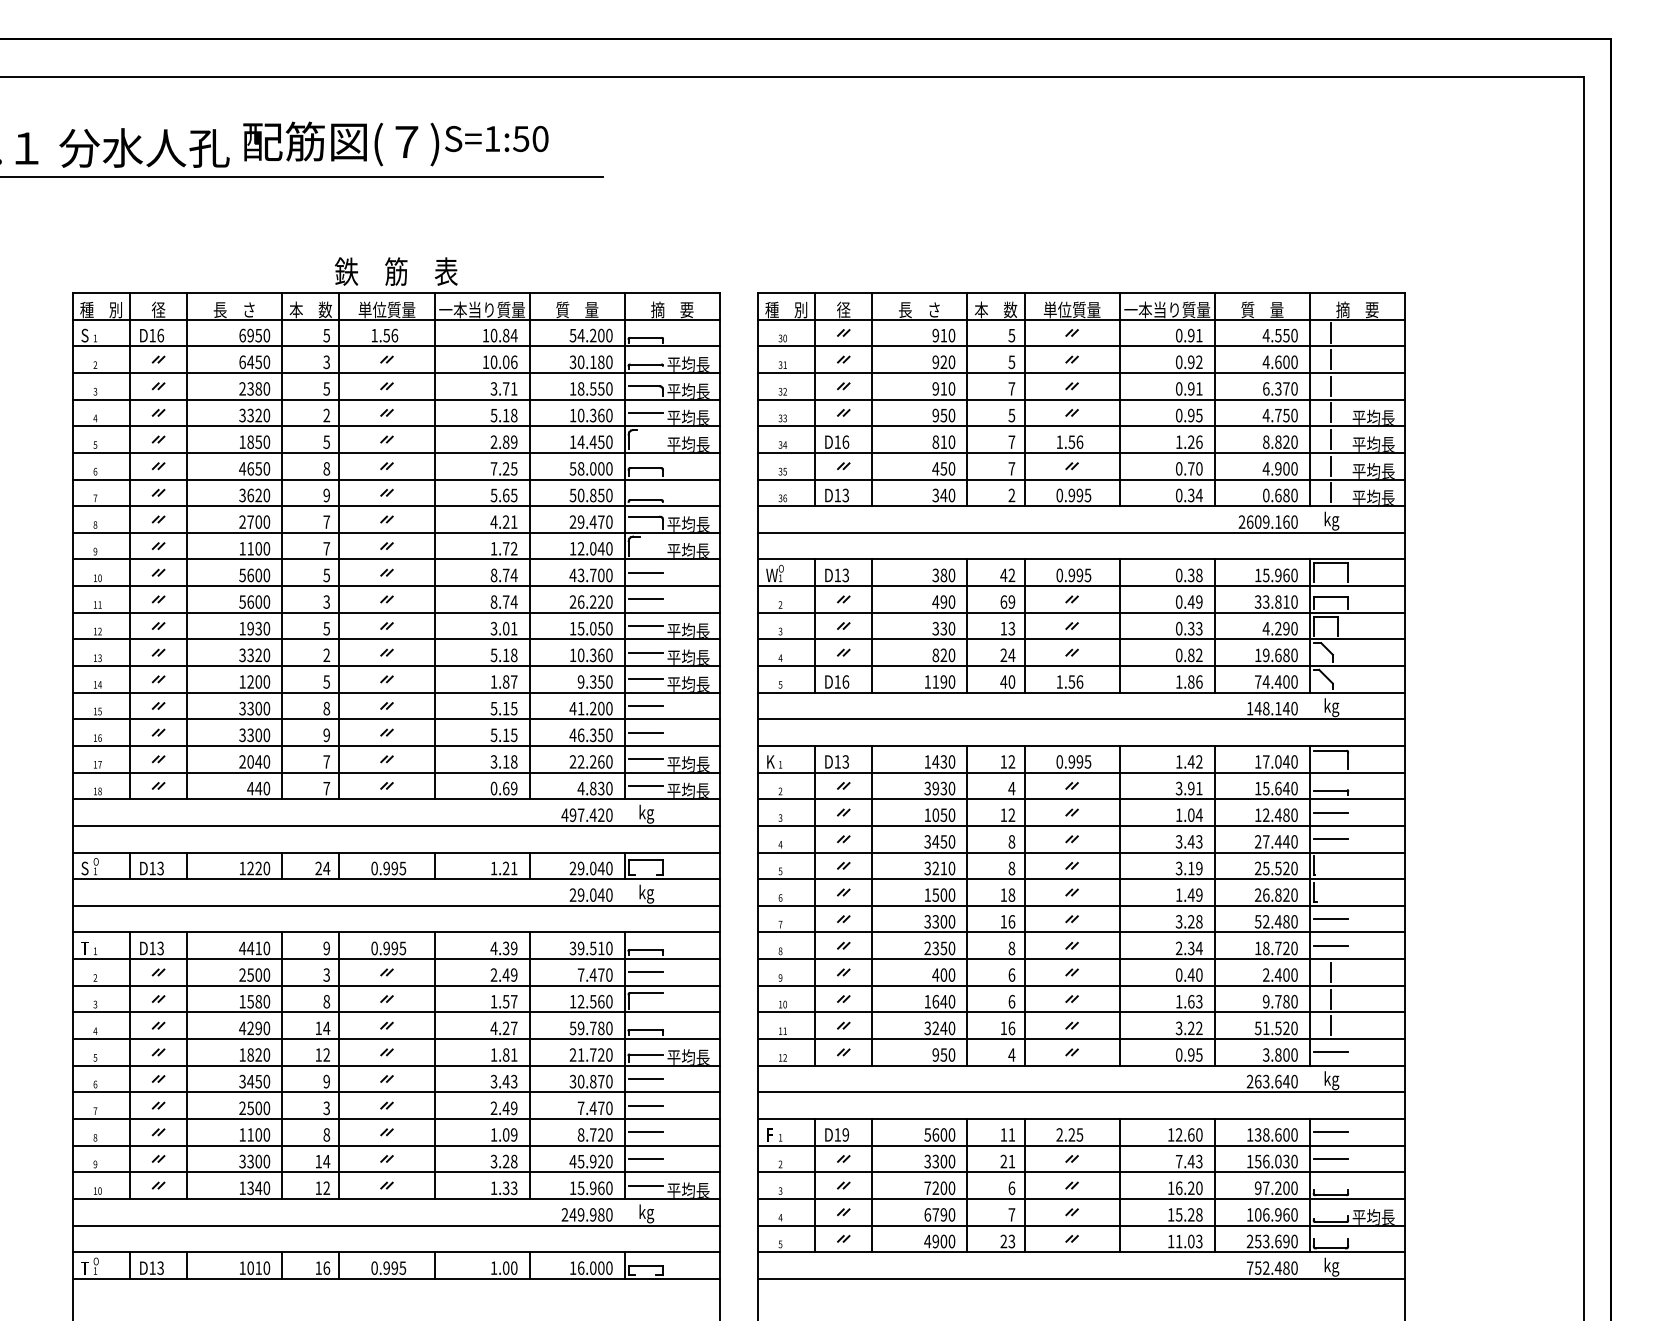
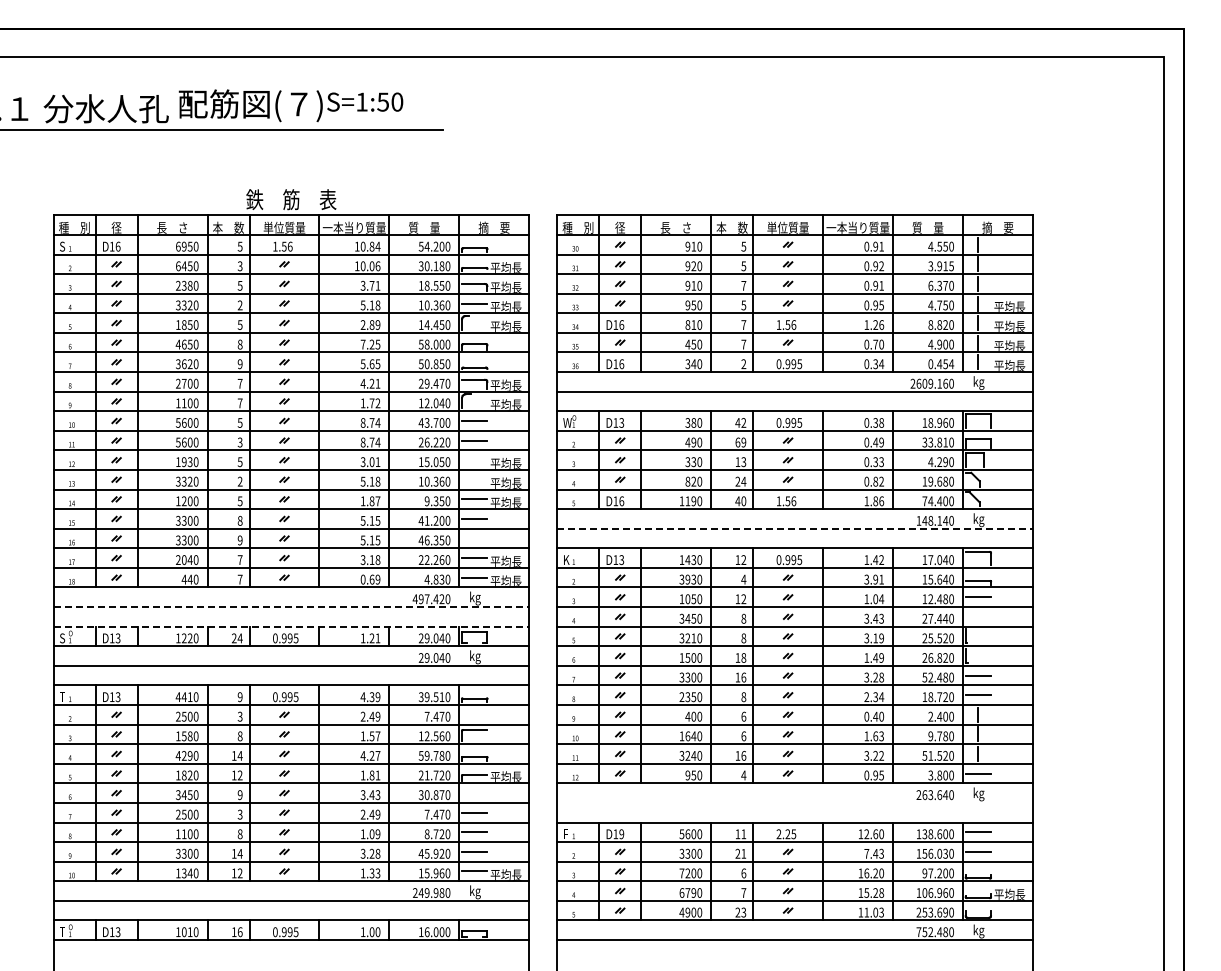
text: (1279, 362) -> (940, 266), 4.600 -> 3.915
text: (845, 494) -> (621, 363), D13 -> D16
text: (1286, 495) -> (945, 364), 0.680 -> 0.454
text: (1265, 574) -> (930, 422), 15.960 -> 18.960
line: (645, 626) -> (474, 460), removed
line: (645, 652) -> (474, 479), removed
line: (1082, 718) -> (795, 528), solid -> dashed
line: (645, 732) -> (474, 538), removed
line: (396, 826) -> (291, 607), solid -> dashed
line: (1329, 838) -> (977, 616), removed
line: (396, 852) -> (291, 626), solid -> dashed
line: (645, 972) -> (474, 714), removed
line: (645, 1079) -> (474, 793), removed
line: (1080, 1091) -> (794, 802), removed

